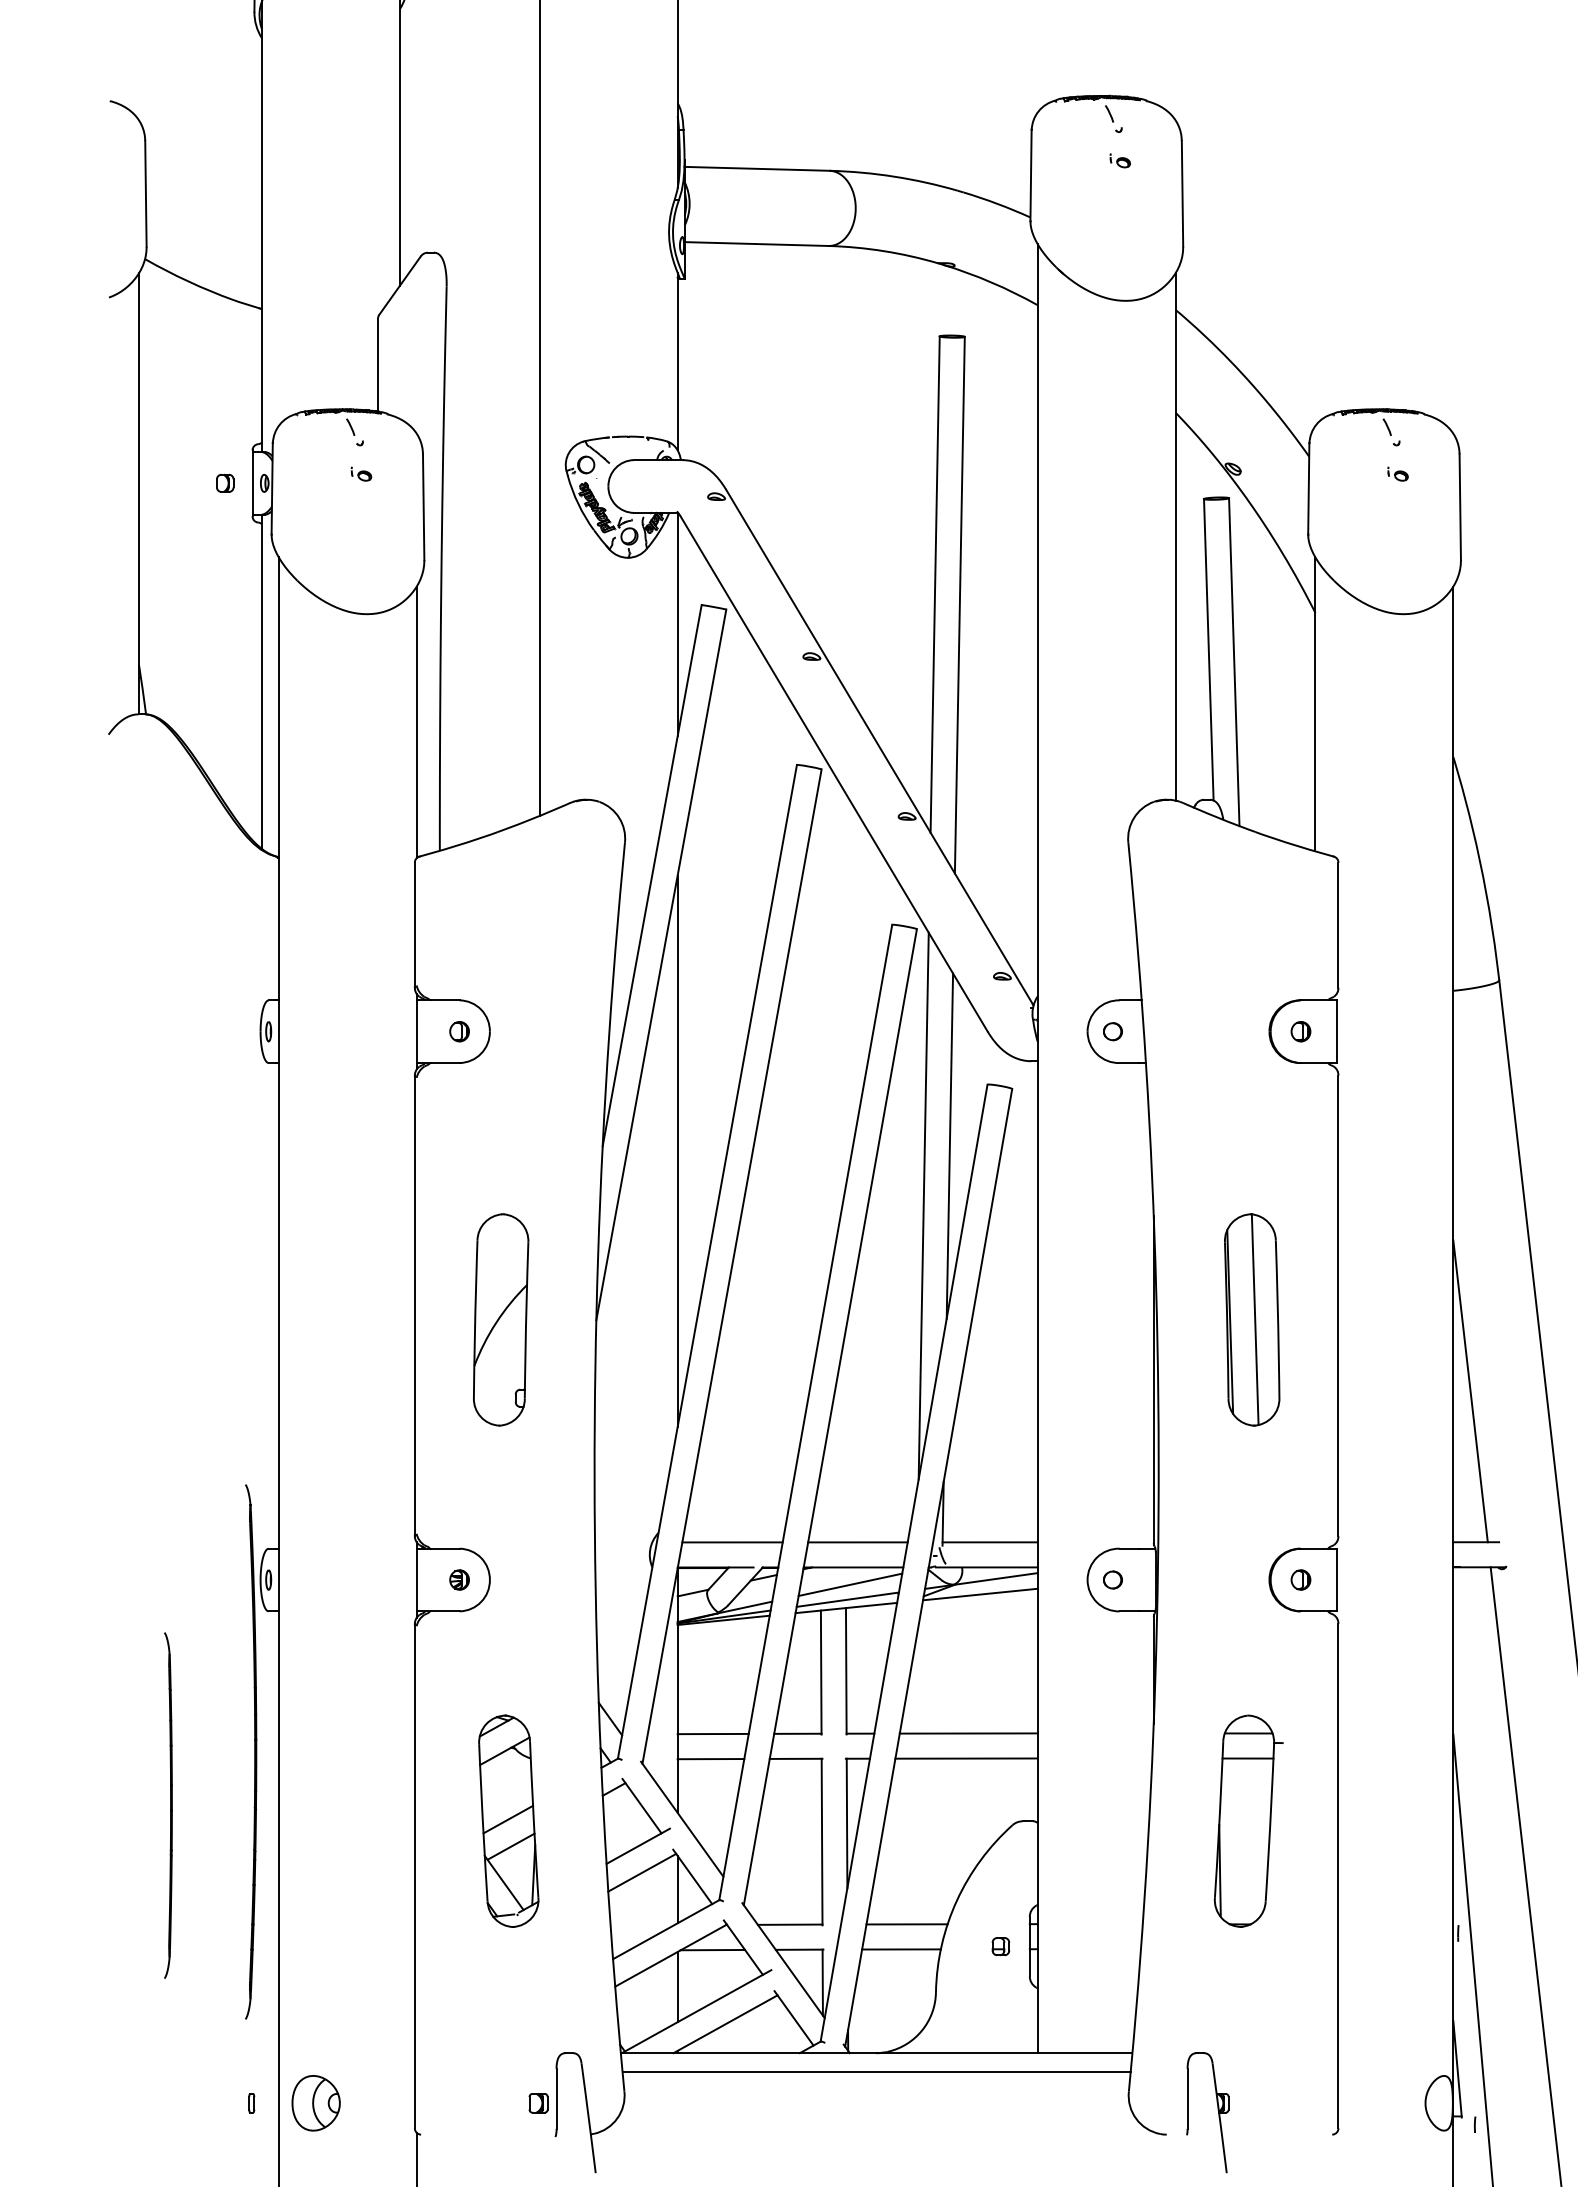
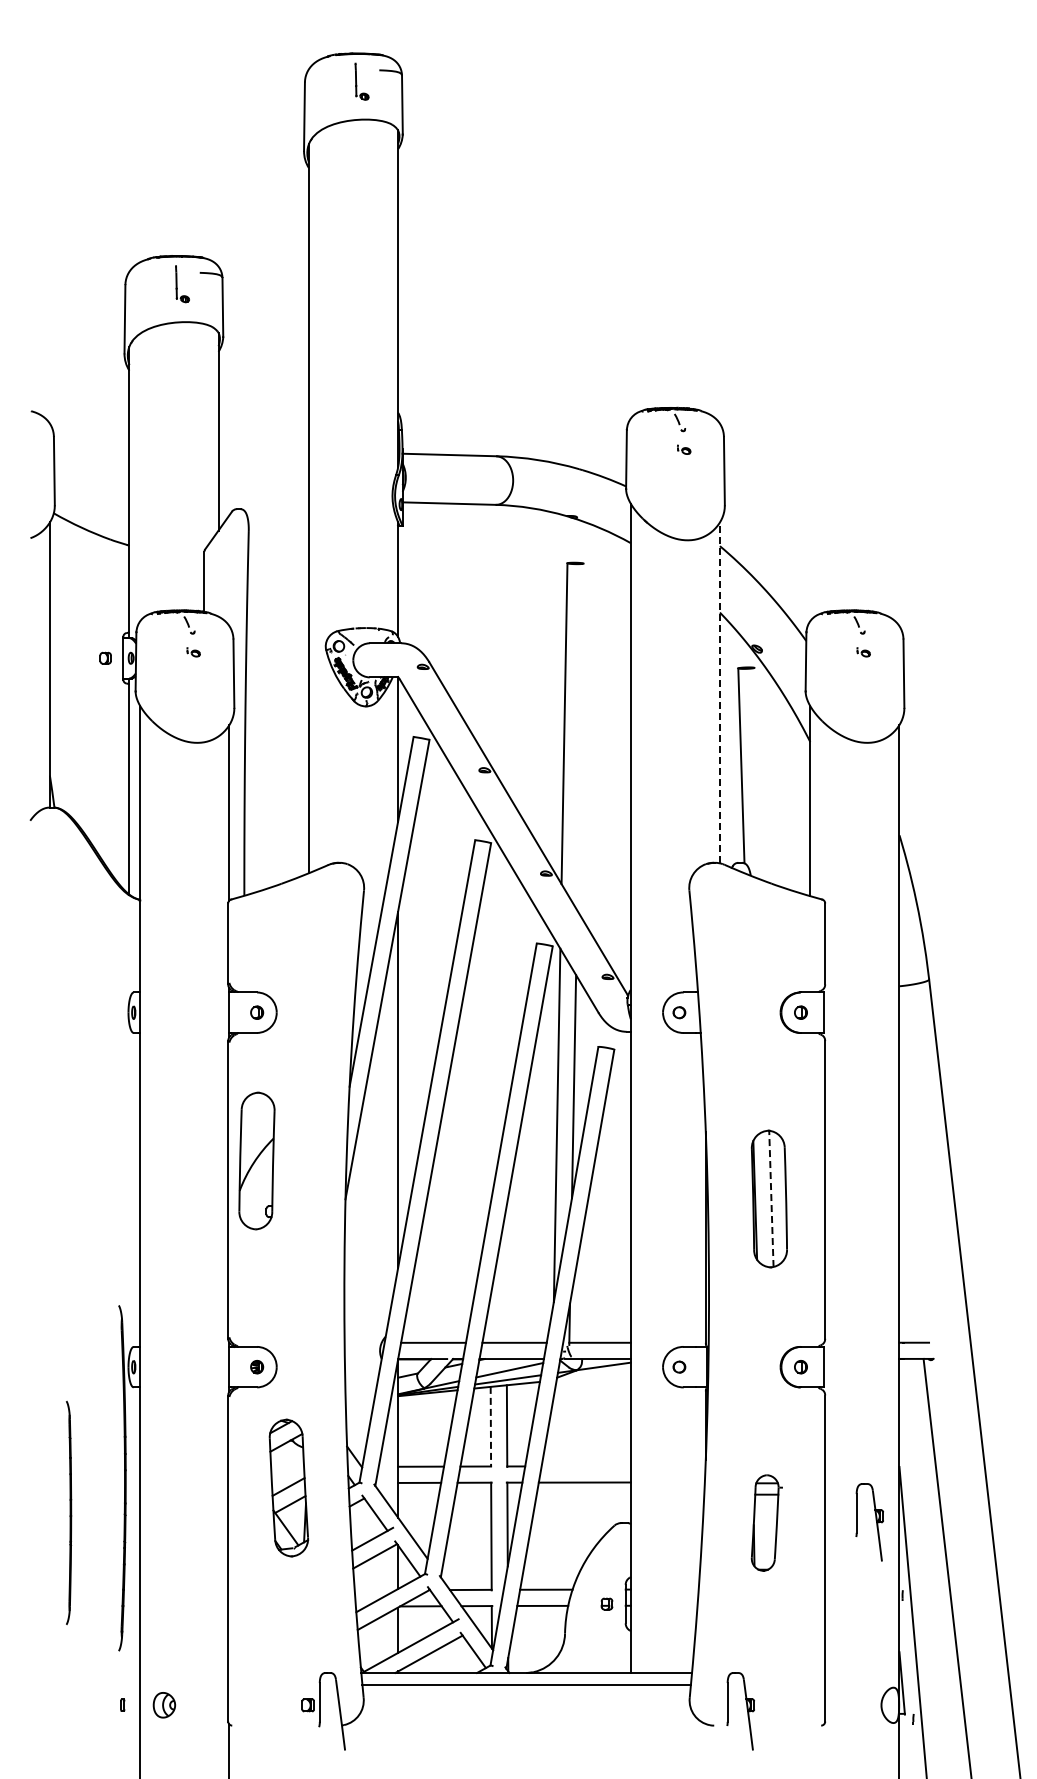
line: (1174, 536) -> (719, 692), solid -> dashed
line: (959, 604) -> (580, 736), removed
line: (1233, 661) -> (757, 773), removed
part: (500, 1319) -> (256, 1160), moved
line: (1255, 1319) -> (771, 1198), solid -> dashed
line: (1470, 1390) -> (910, 1244), removed
line: (979, 1594) -> (593, 1376), removed
line: (820, 1673) -> (490, 1427), solid -> dashed
line: (967, 1733) -> (585, 1466), removed
part: (1416, 1817) -> (875, 1520), added
part: (508, 1820) -> (288, 1487), moved
part: (1247, 1820) -> (766, 1522), size x0.7
part: (316, 2101) -> (164, 1704), size x0.7

